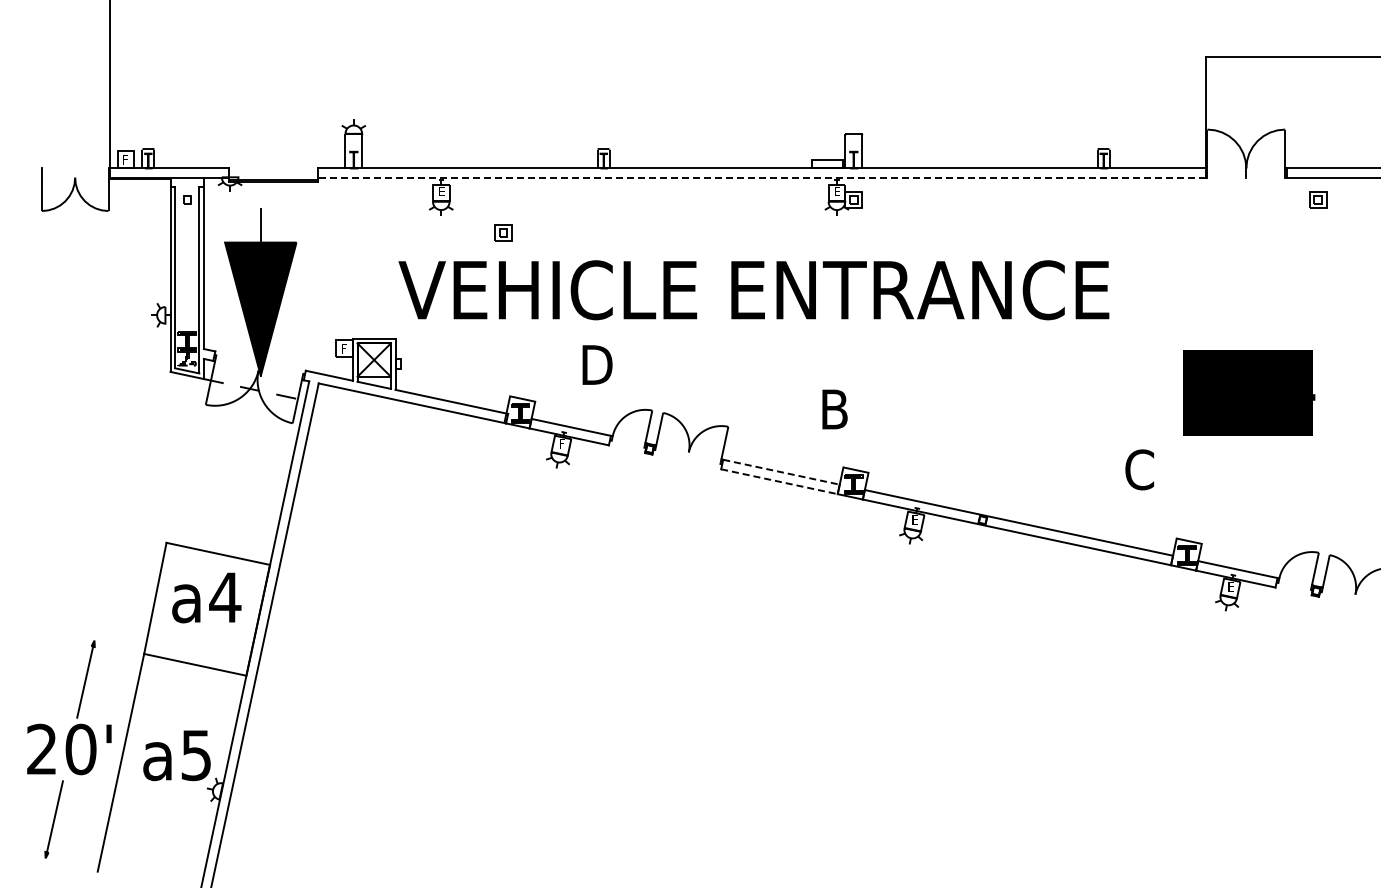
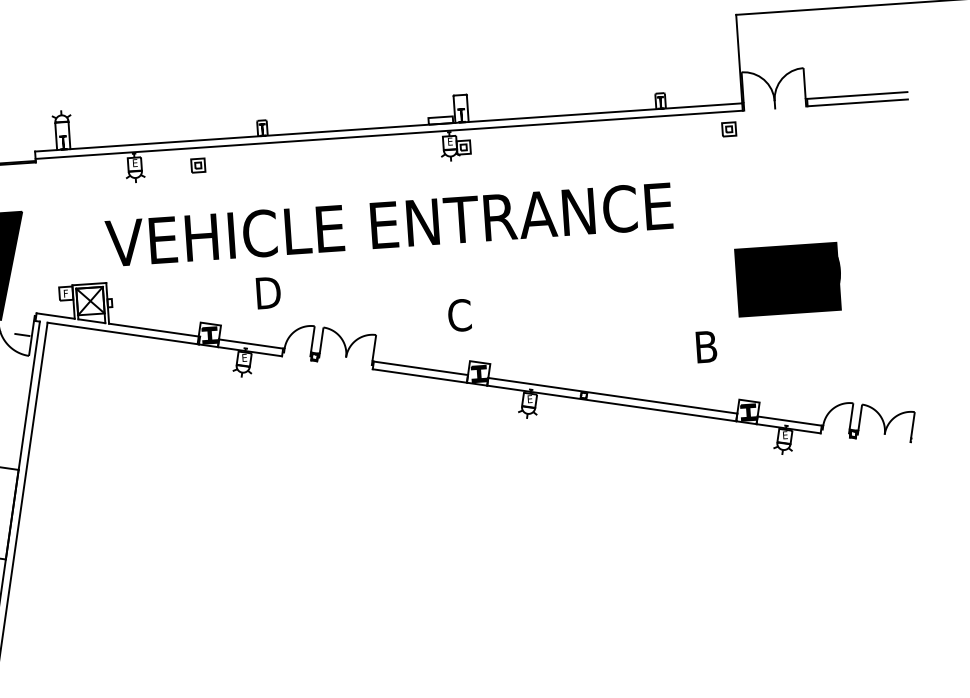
line: (761, 177) -> (389, 134), dashed -> solid
part: (1318, 199) -> (729, 129), moved
part: (503, 232) -> (198, 165), moved
text: (1314, 385) -> (840, 270), 434 -> 300
text: (834, 409) -> (459, 315), B -> C
text: (561, 443) -> (244, 357), F -> E
text: (1139, 469) -> (705, 346), C -> B
line: (781, 472) -> (420, 368), dashed -> solid
line: (779, 481) -> (419, 375), dashed -> solid

